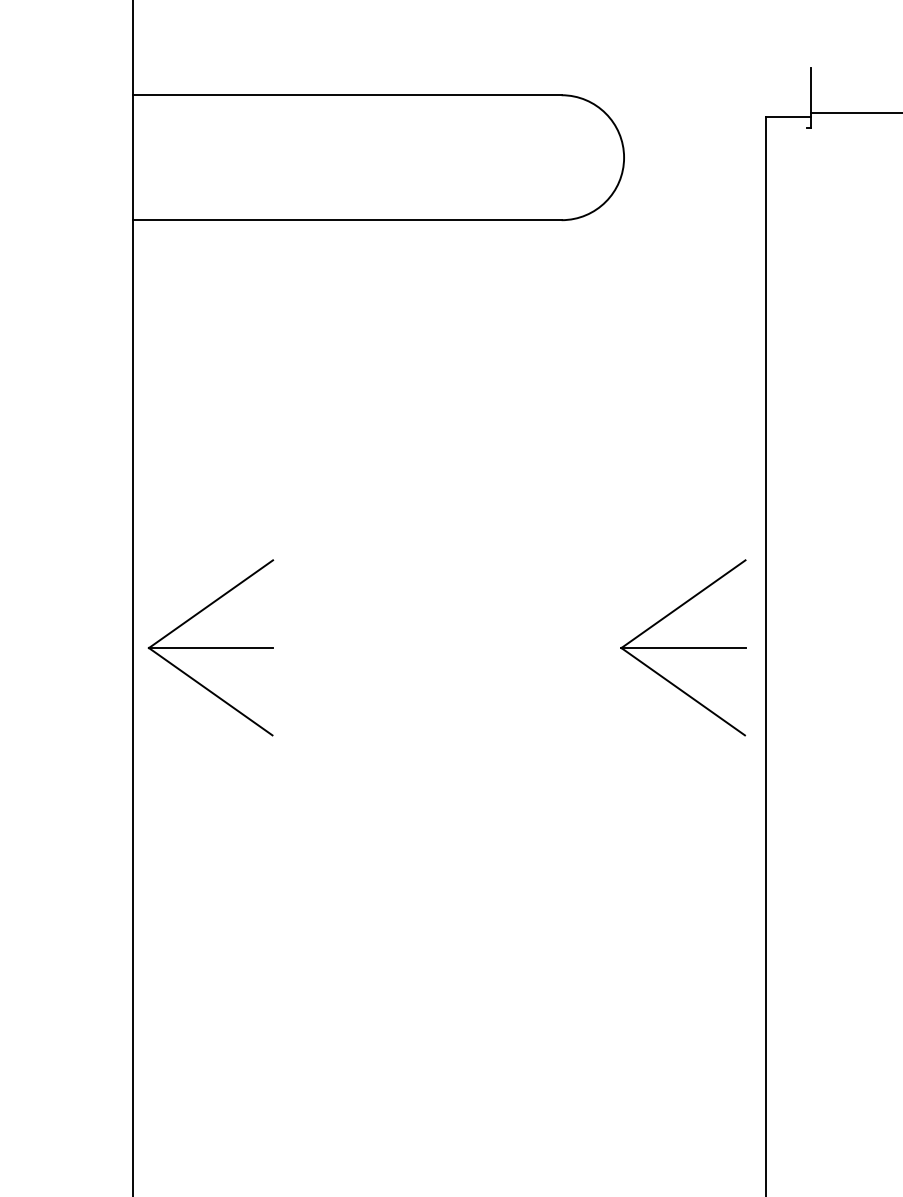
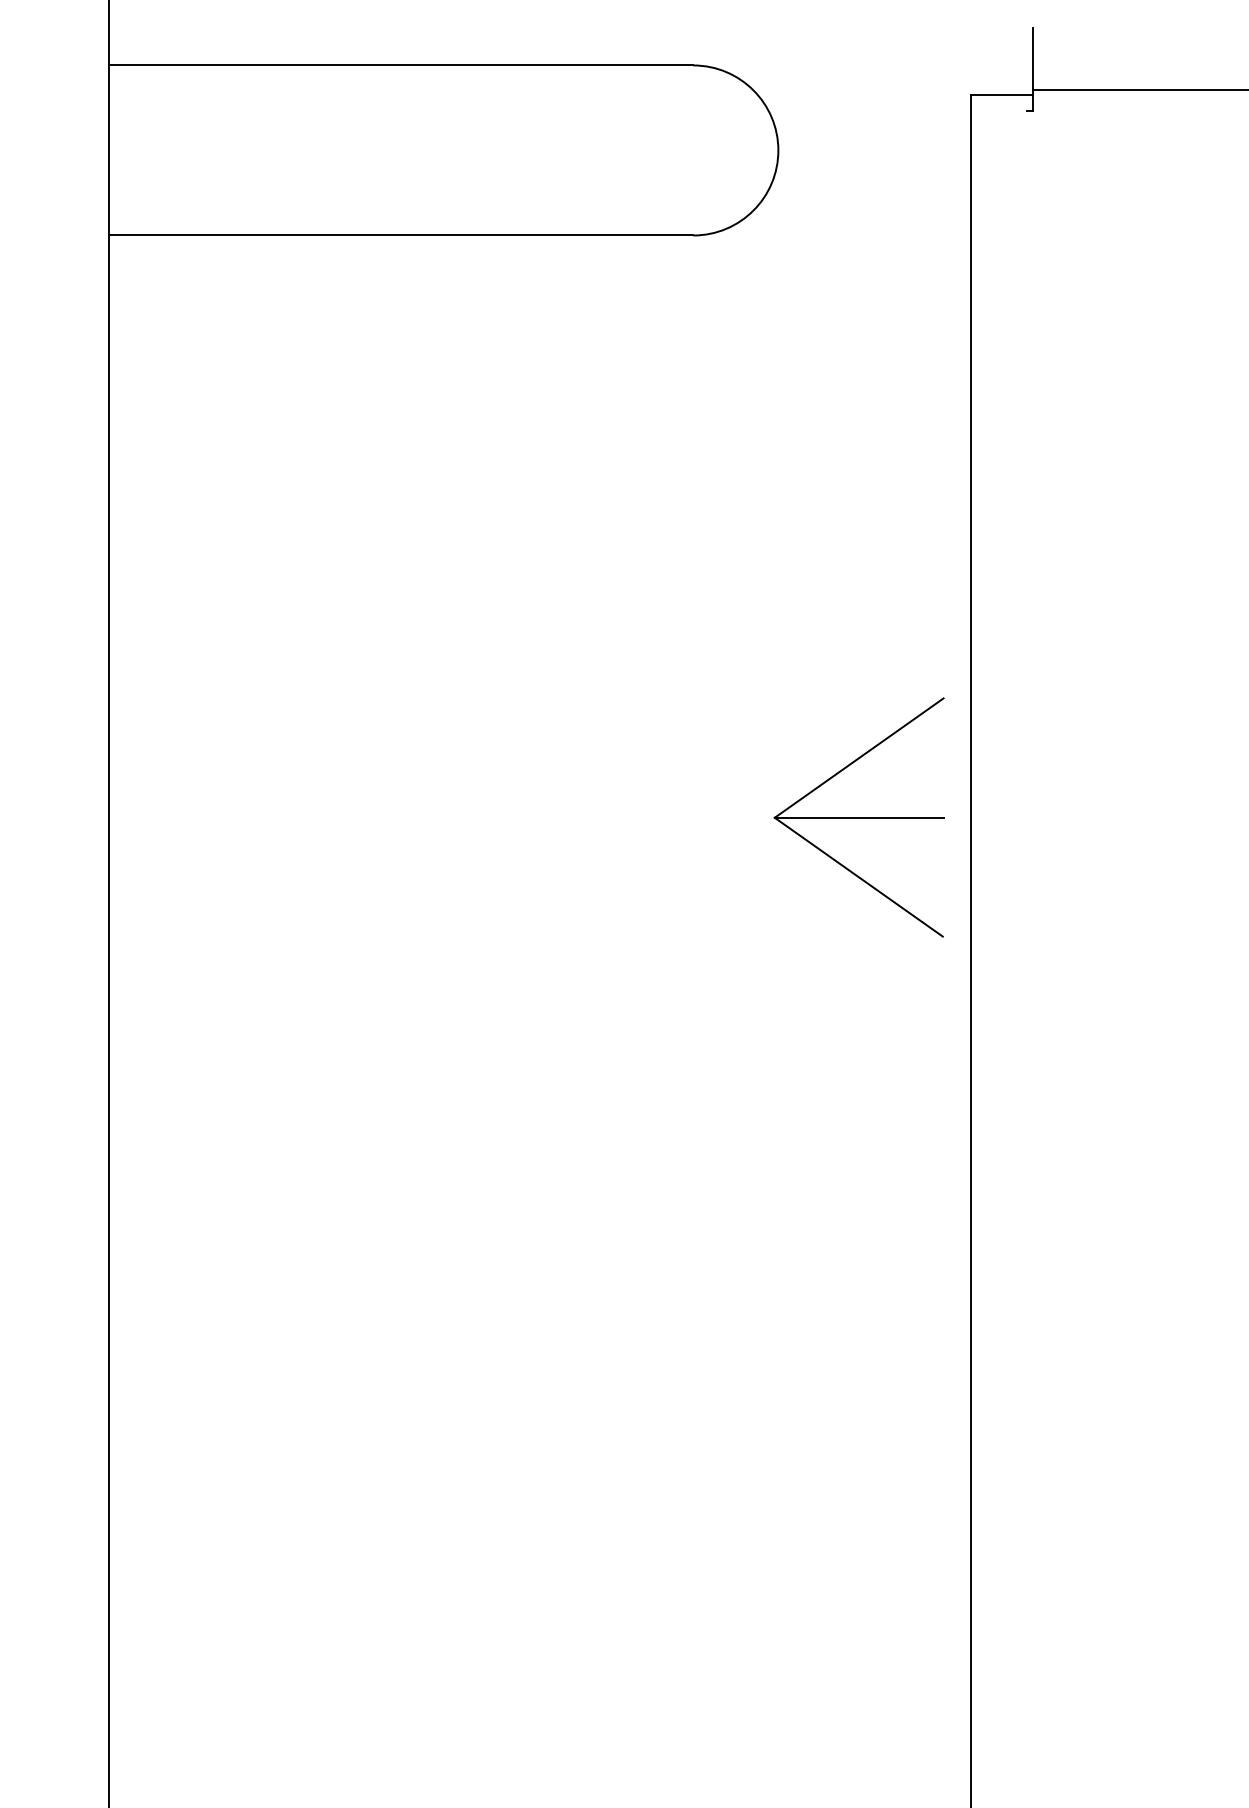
part: (210, 647) -> (215, 817), removed

